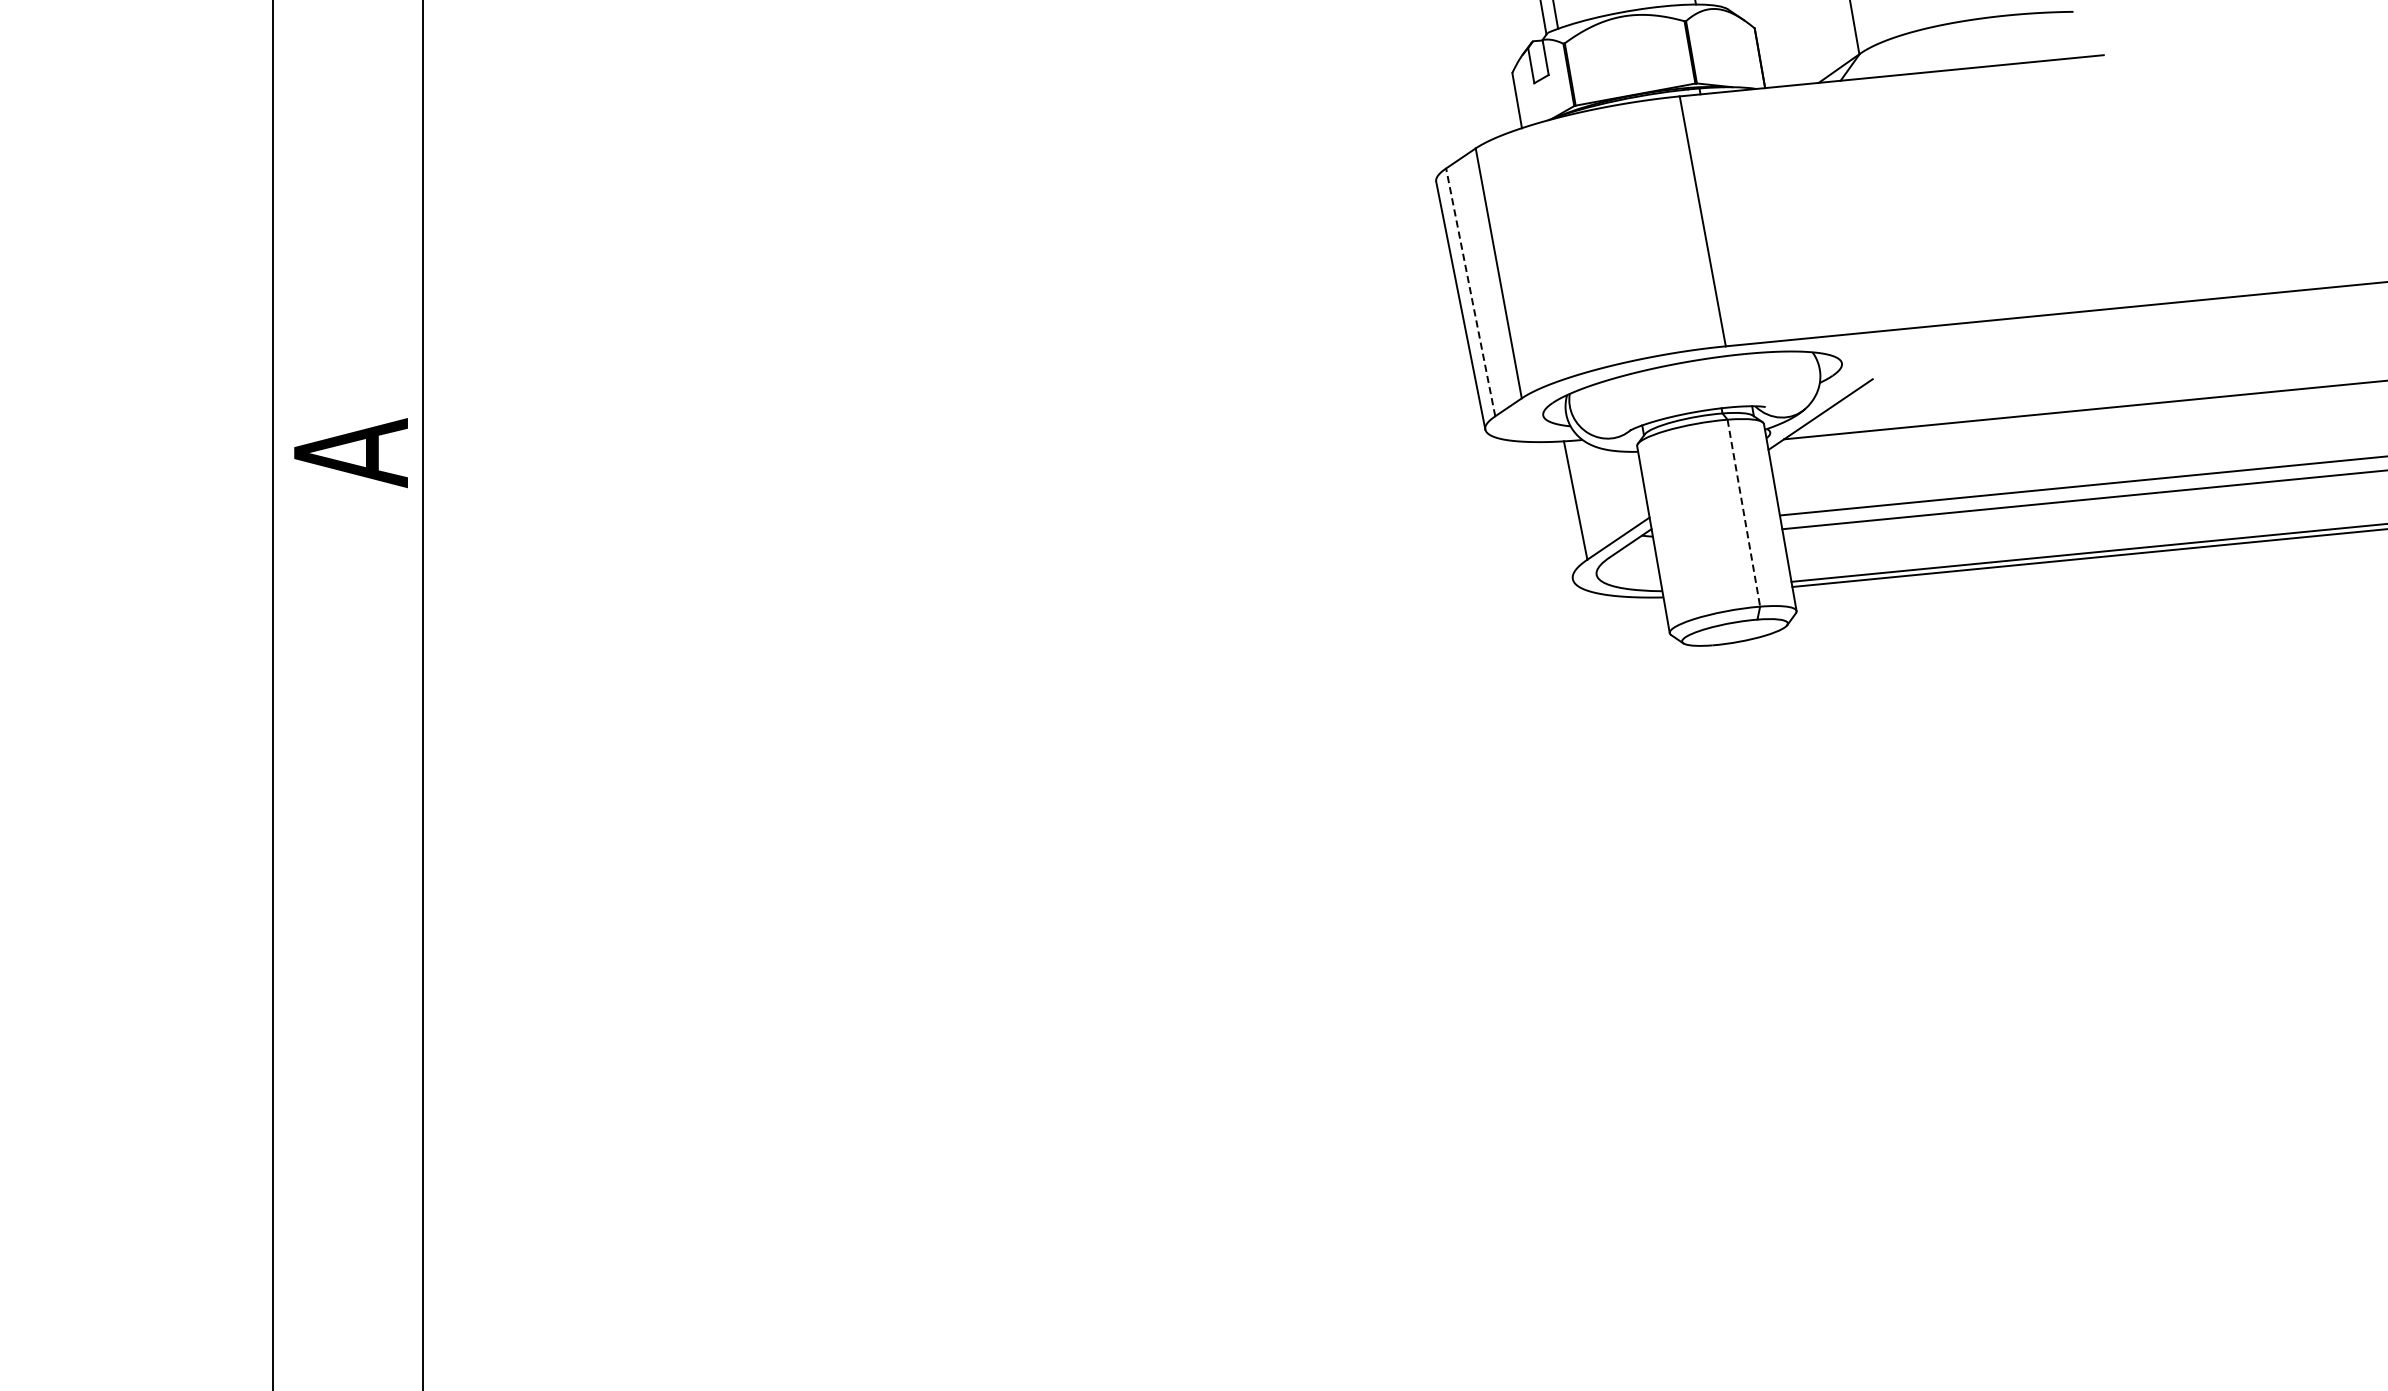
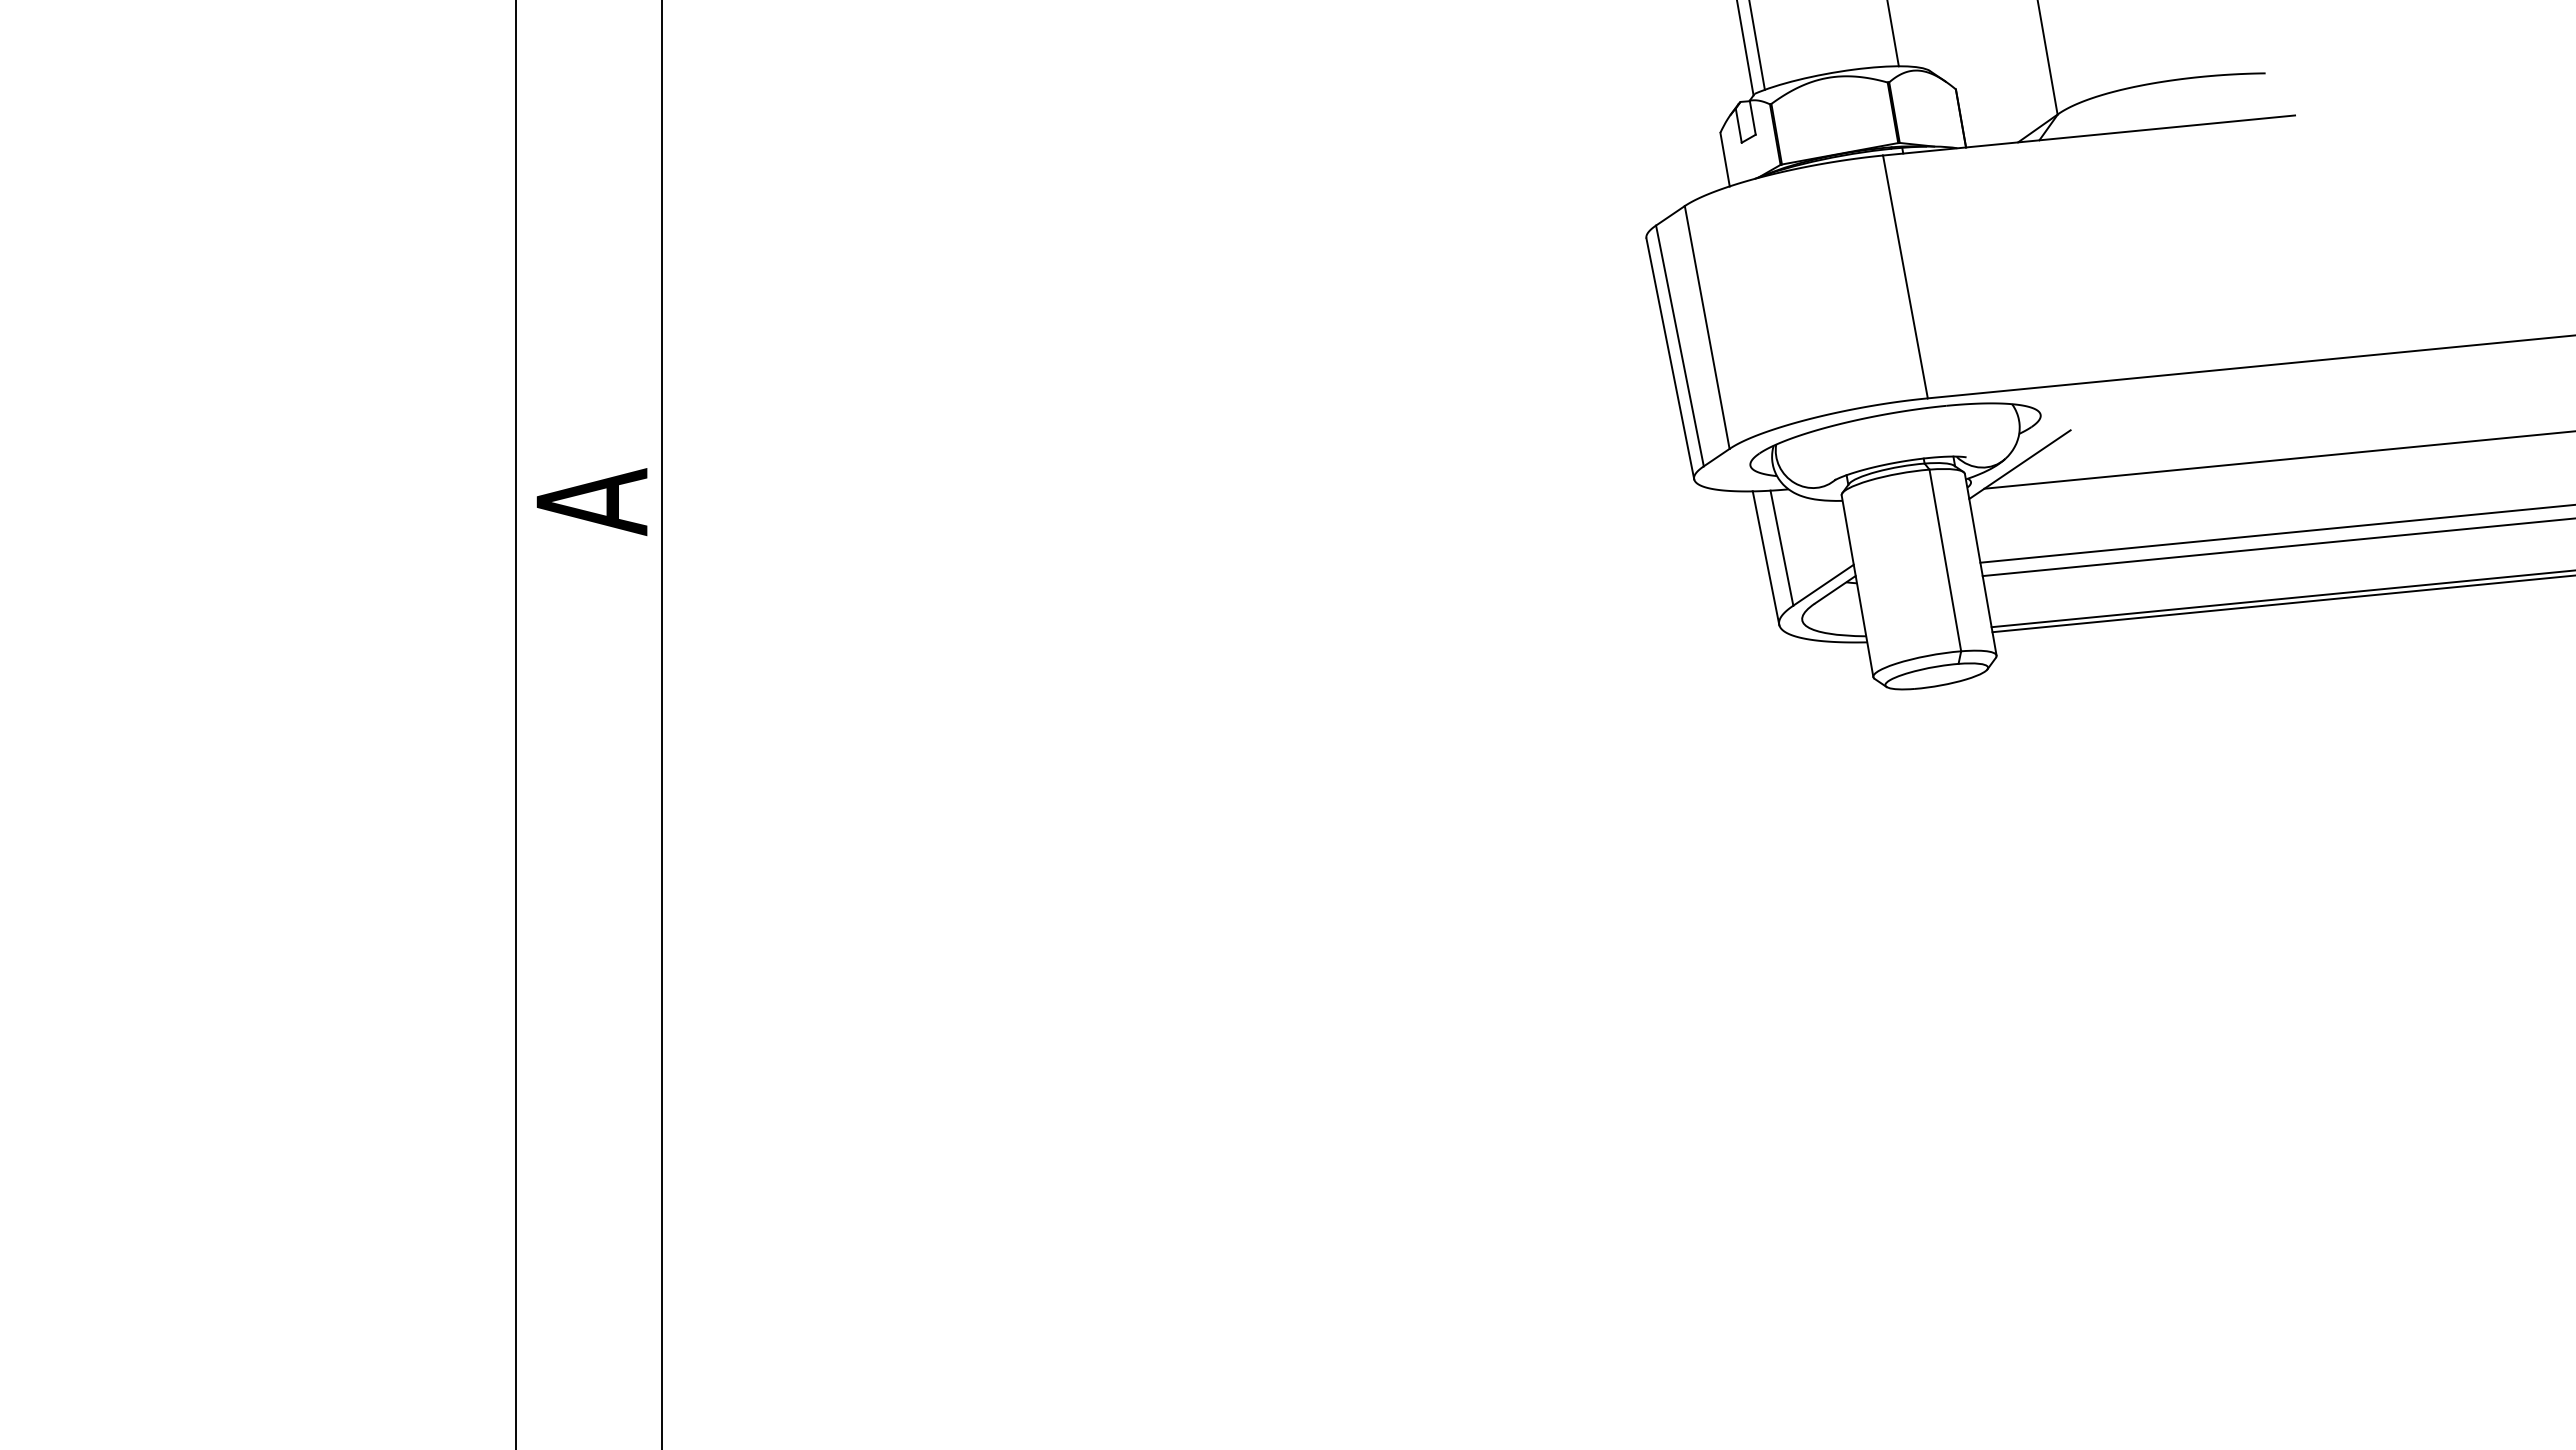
line: (1470, 291) -> (1679, 345), dashed -> solid
line: (1558, 511) -> (1765, 558), added
line: (1744, 513) -> (1945, 560), dashed -> solid

